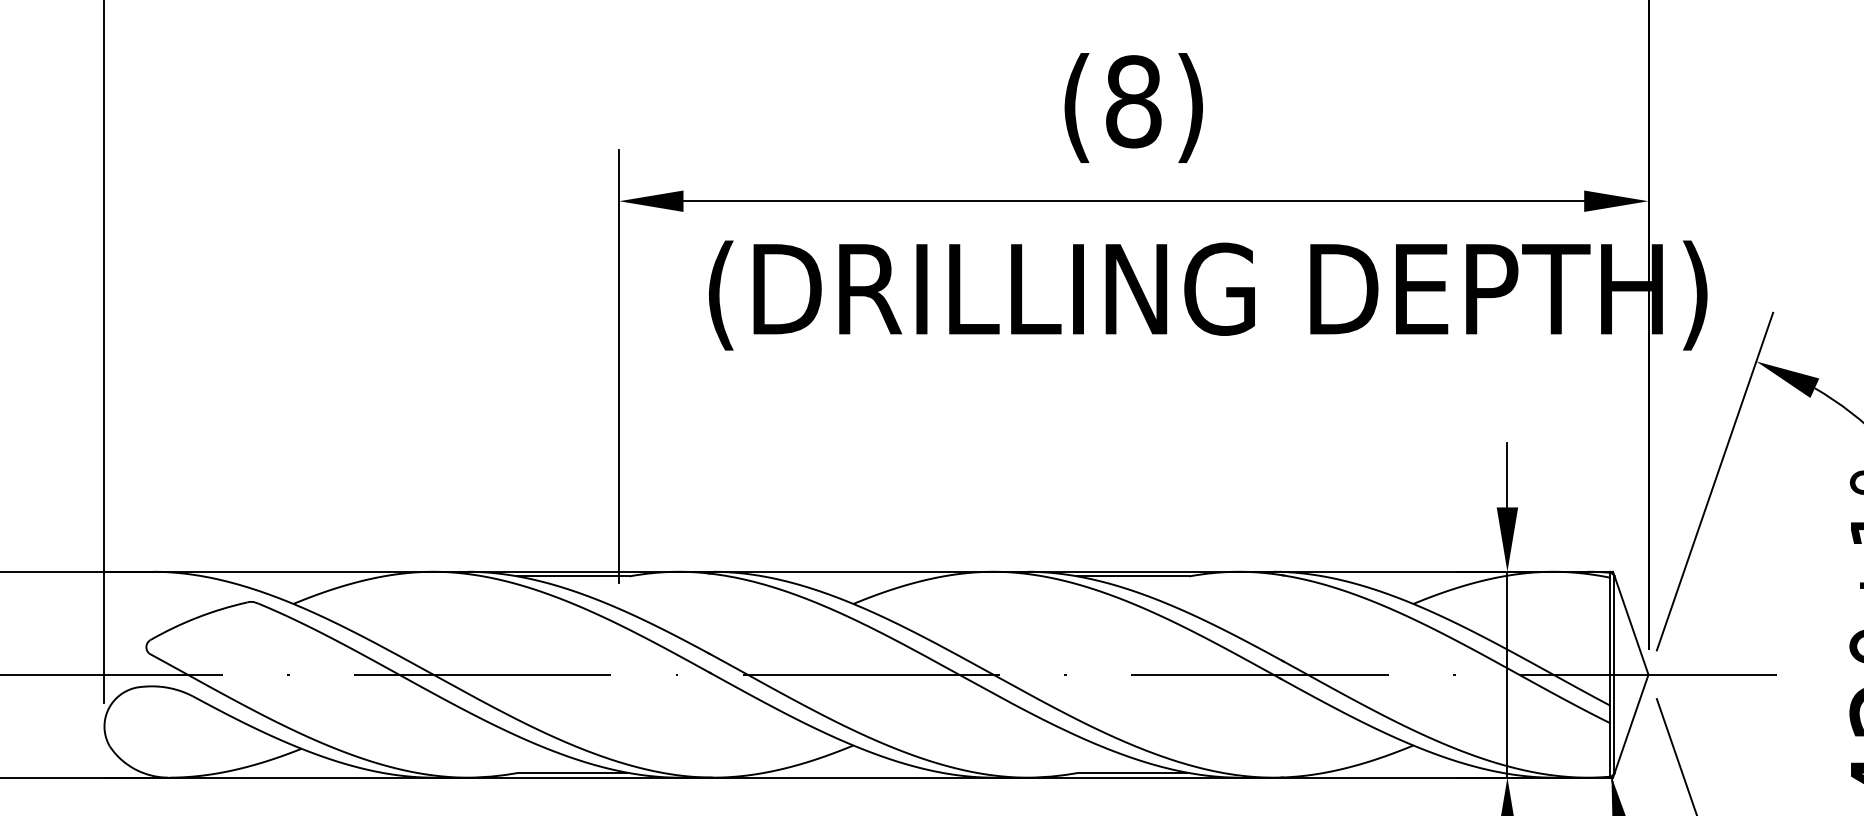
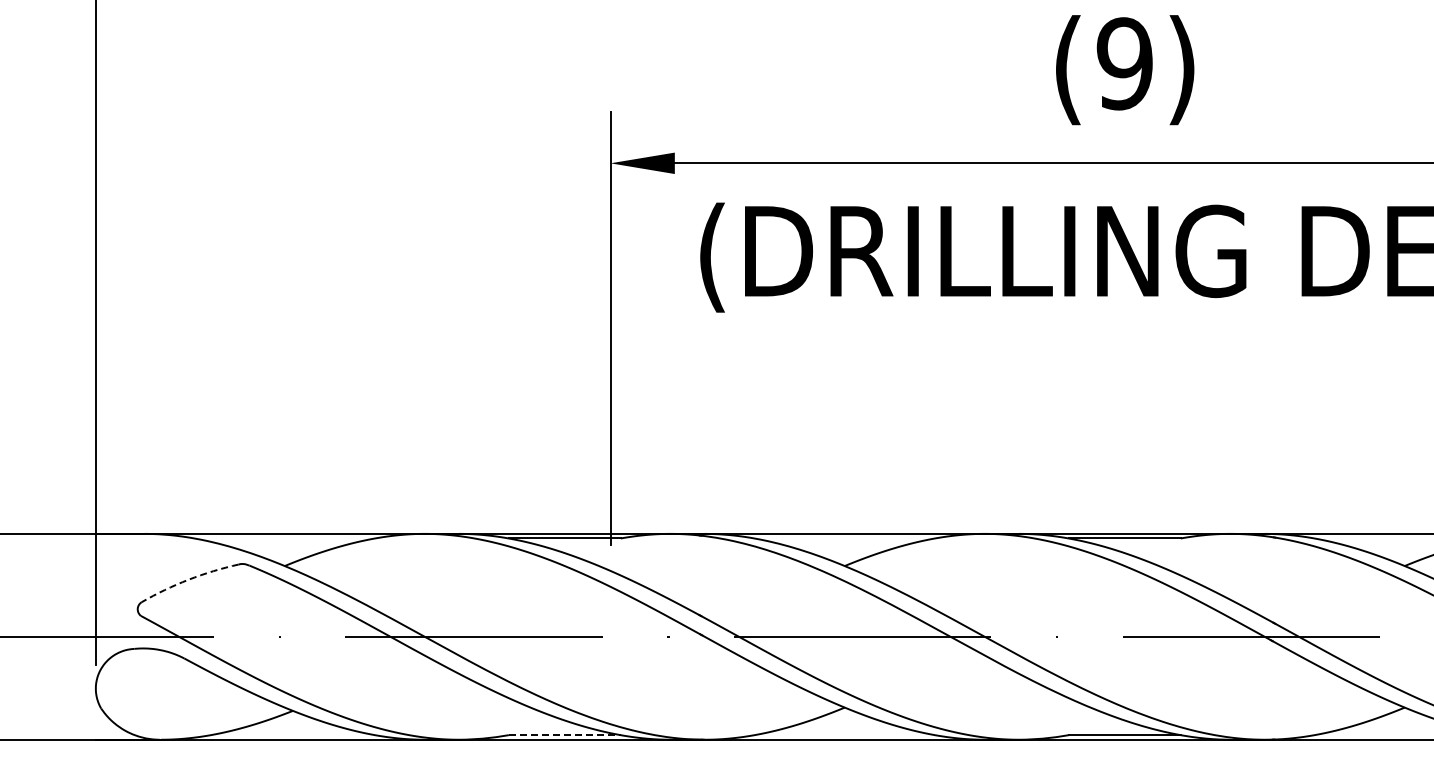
text: (1133, 101) -> (1124, 63), (8) -> (9)
arc: (197, 617) -> (188, 579), solid -> dashed
line: (573, 773) -> (564, 735), solid -> dashed

